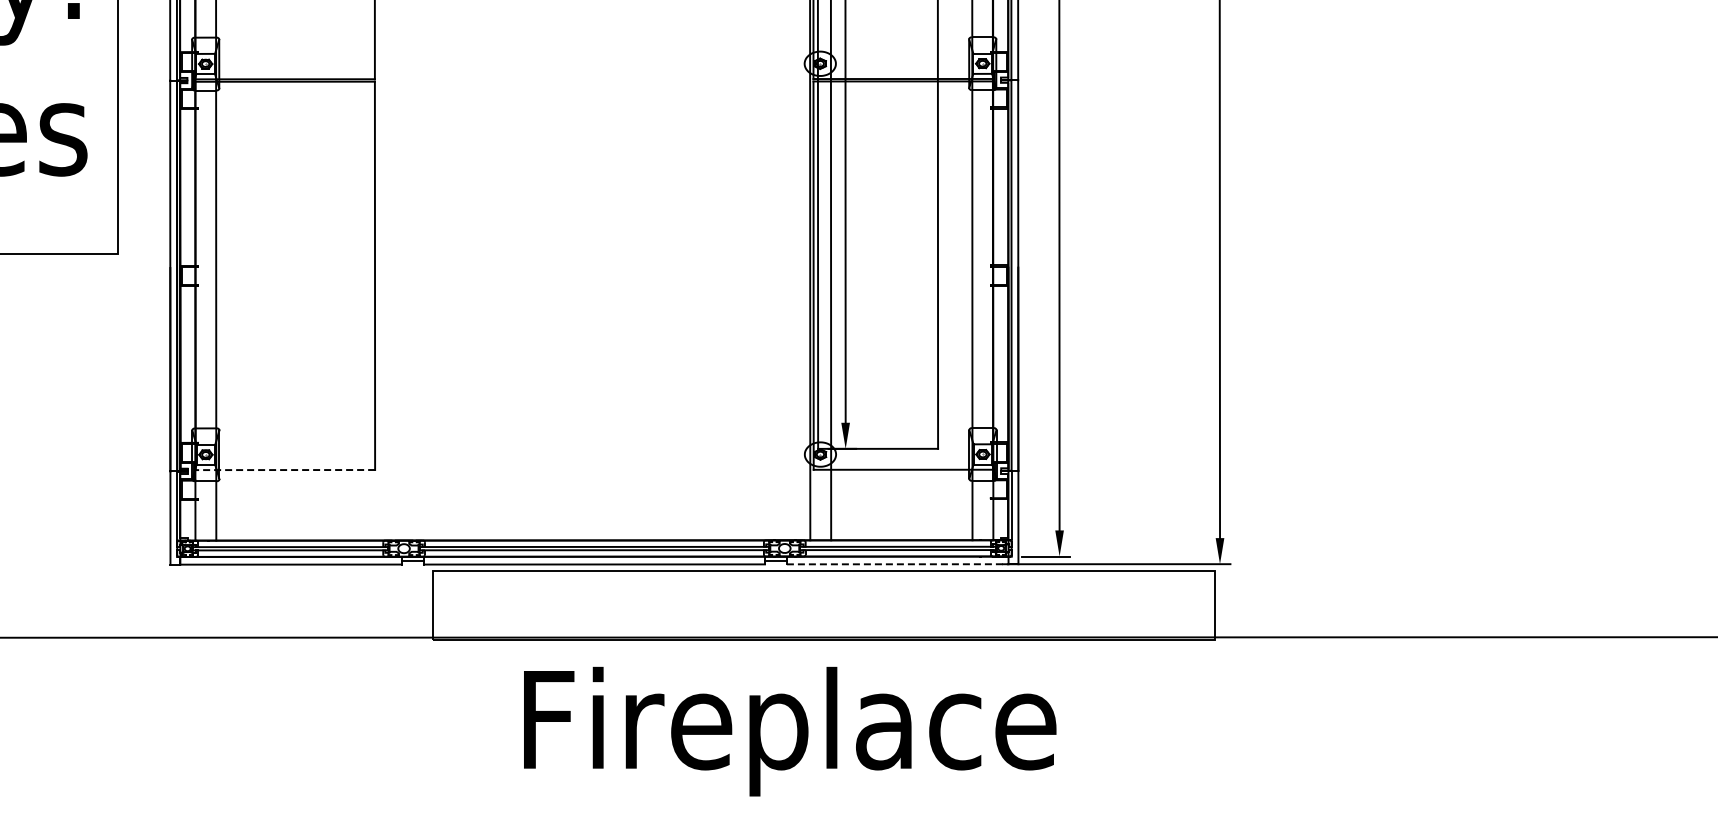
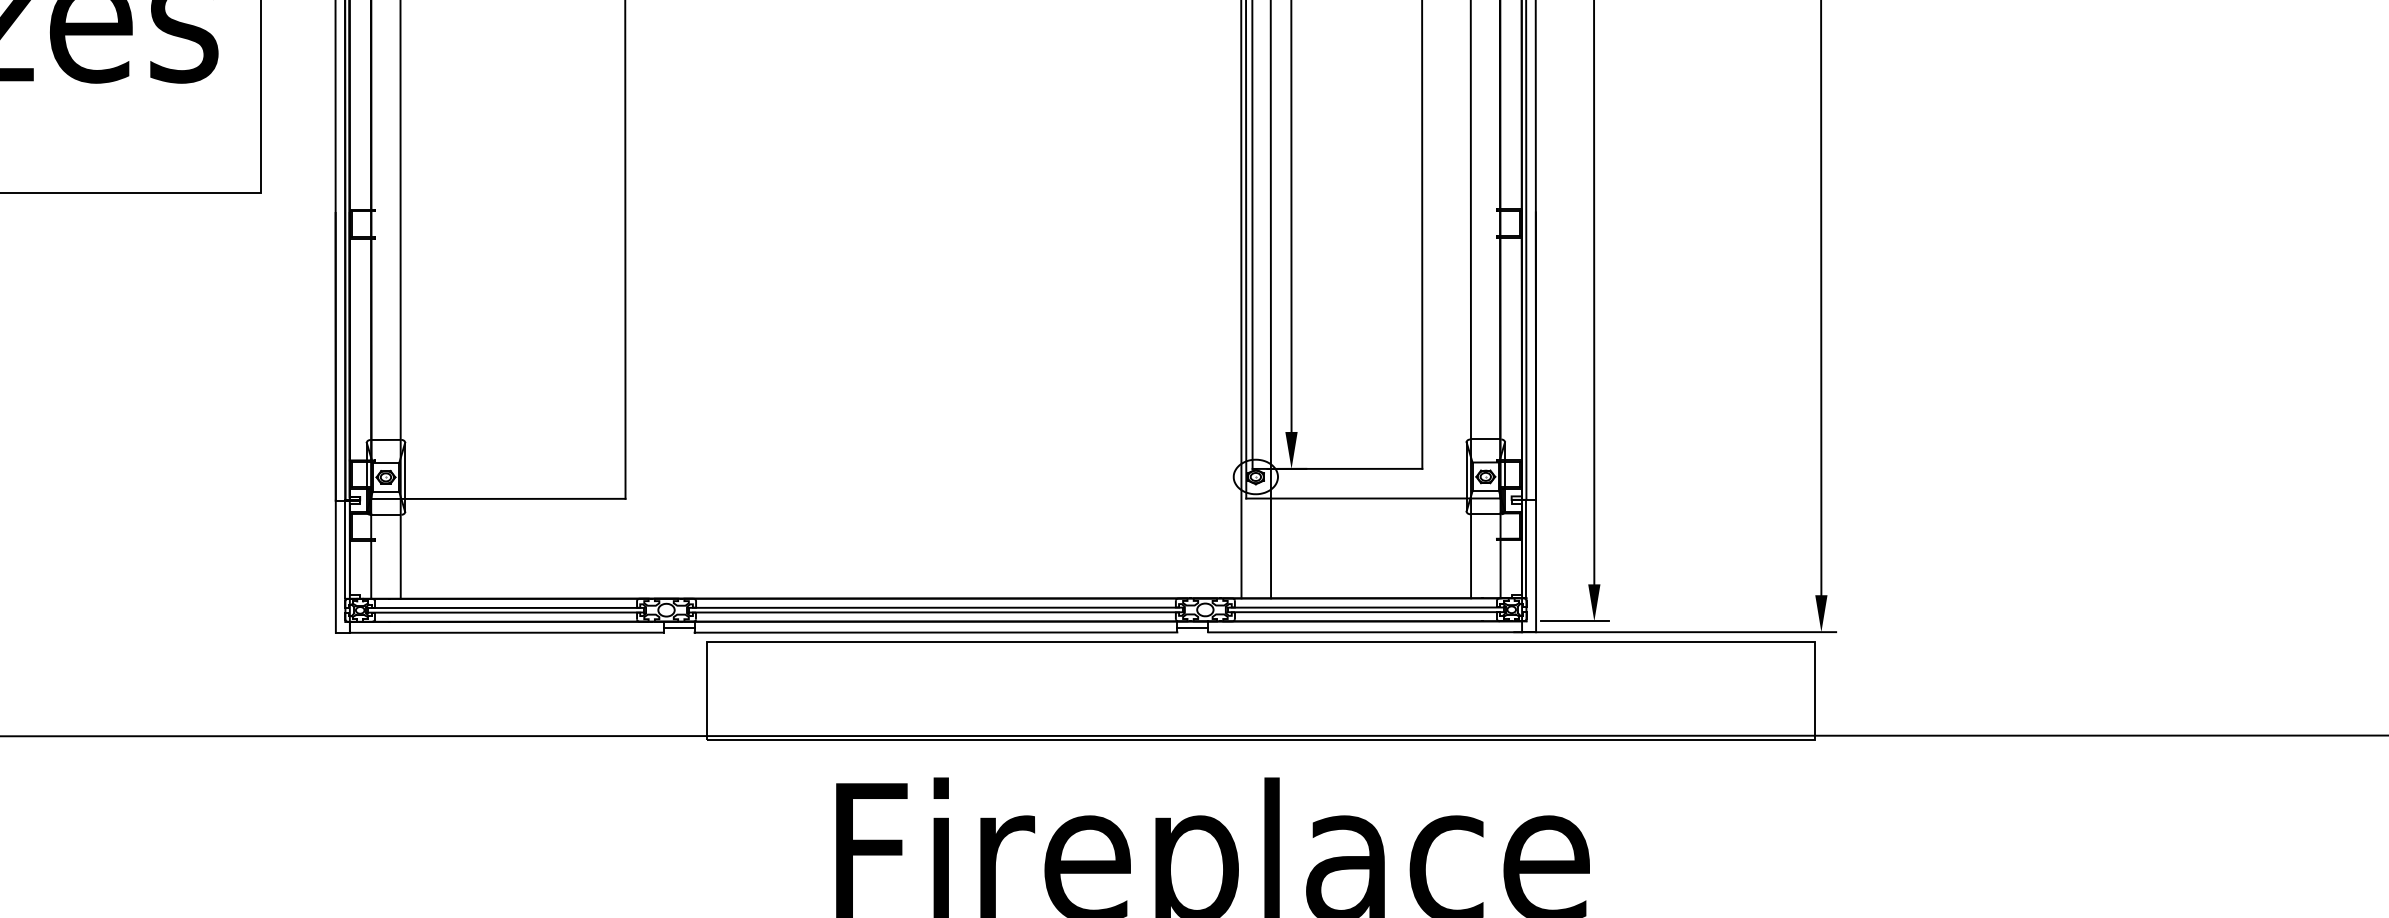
line: (285, 470) -> (498, 499), dashed -> solid
line: (897, 564) -> (1364, 632), dashed -> solid

